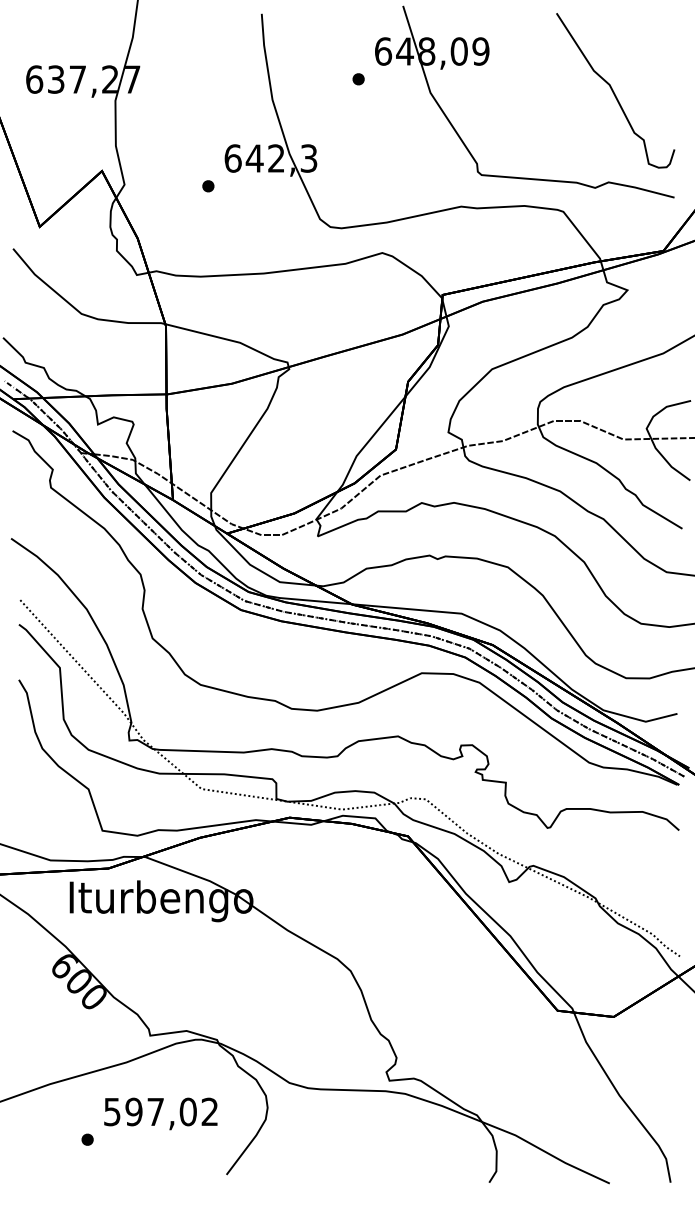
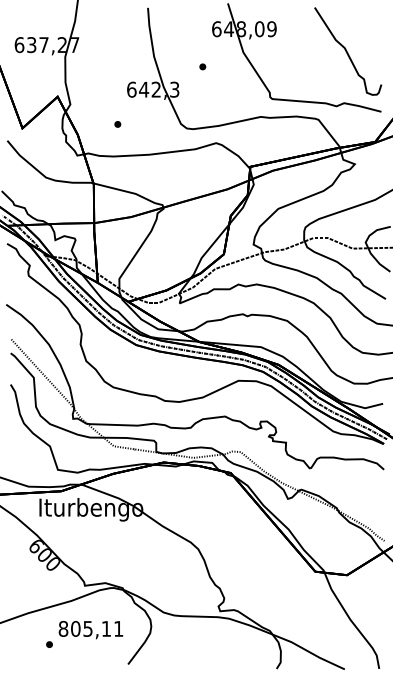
part: (358, 78) -> (202, 66), moved
part: (207, 186) -> (117, 124), moved
text: (160, 1111) -> (90, 628), 597,02 -> 805,11

